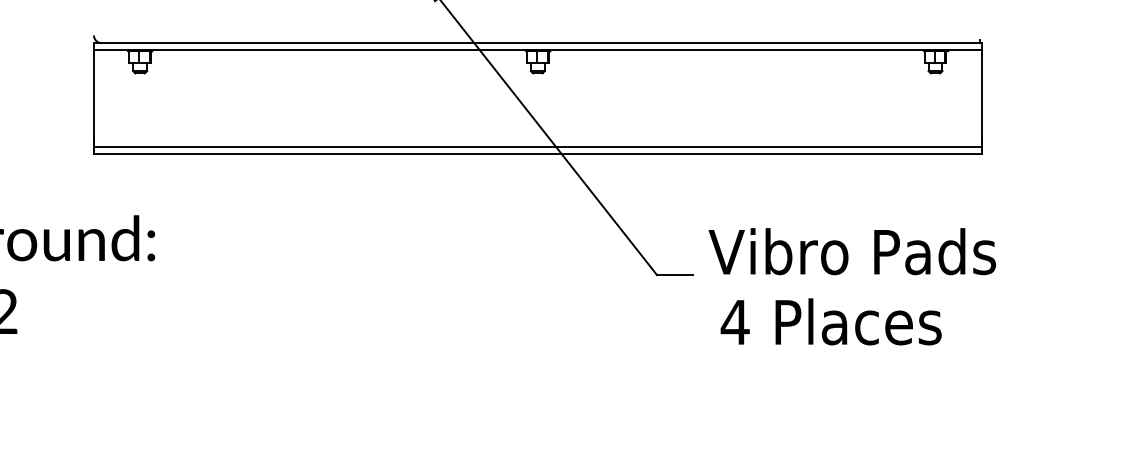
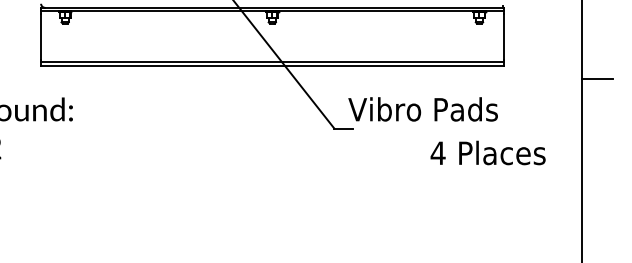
text: (851, 251) -> (422, 109), moved
text: (829, 320) -> (487, 152), moved

